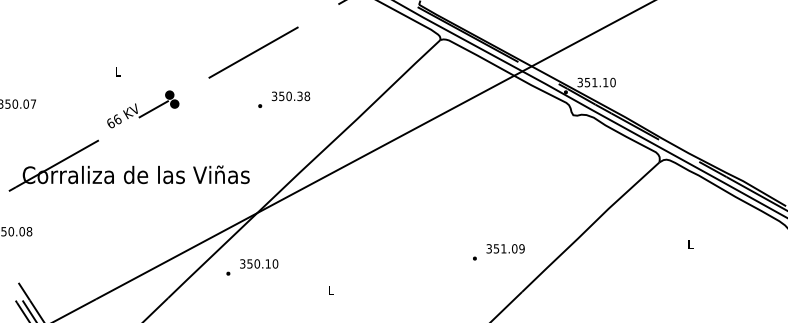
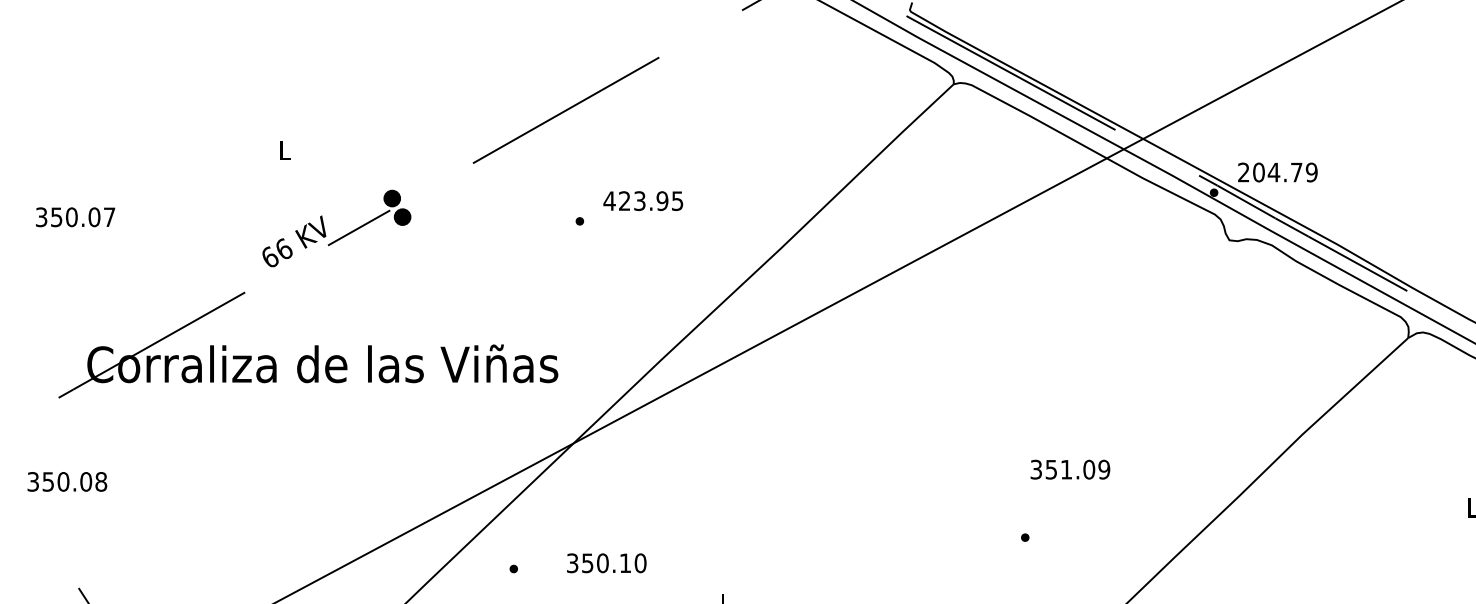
text: (596, 82) -> (1277, 172), 351.10 -> 204.79
text: (290, 96) -> (642, 201), 350.38 -> 423.95
text: (505, 248) -> (1070, 468), moved
text: (259, 263) -> (607, 562), moved

